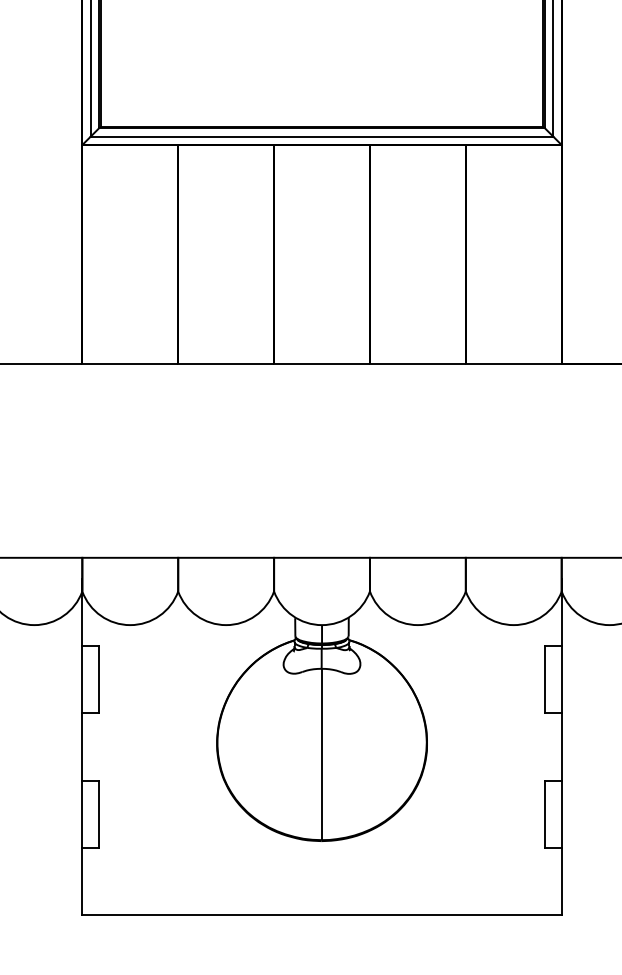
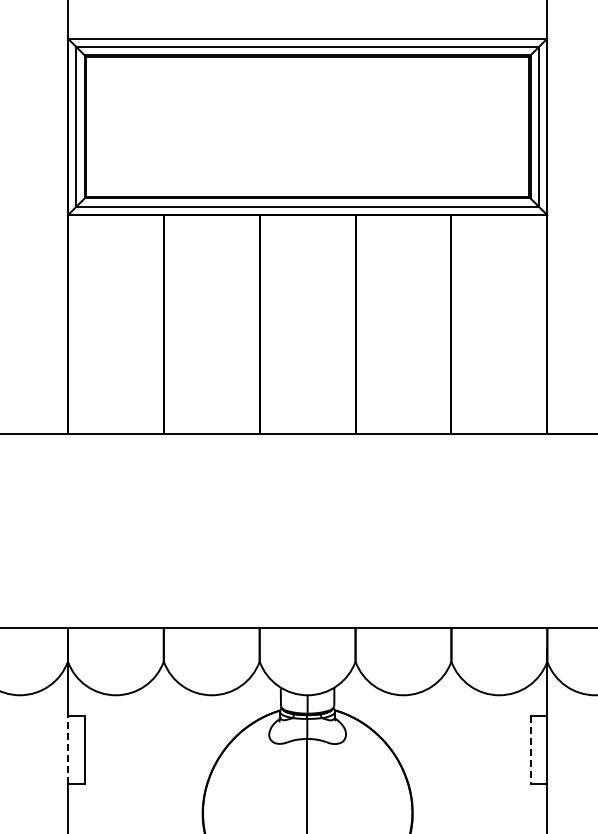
line: (82, 679) -> (68, 749), solid -> dashed
line: (544, 679) -> (530, 749), solid -> dashed

